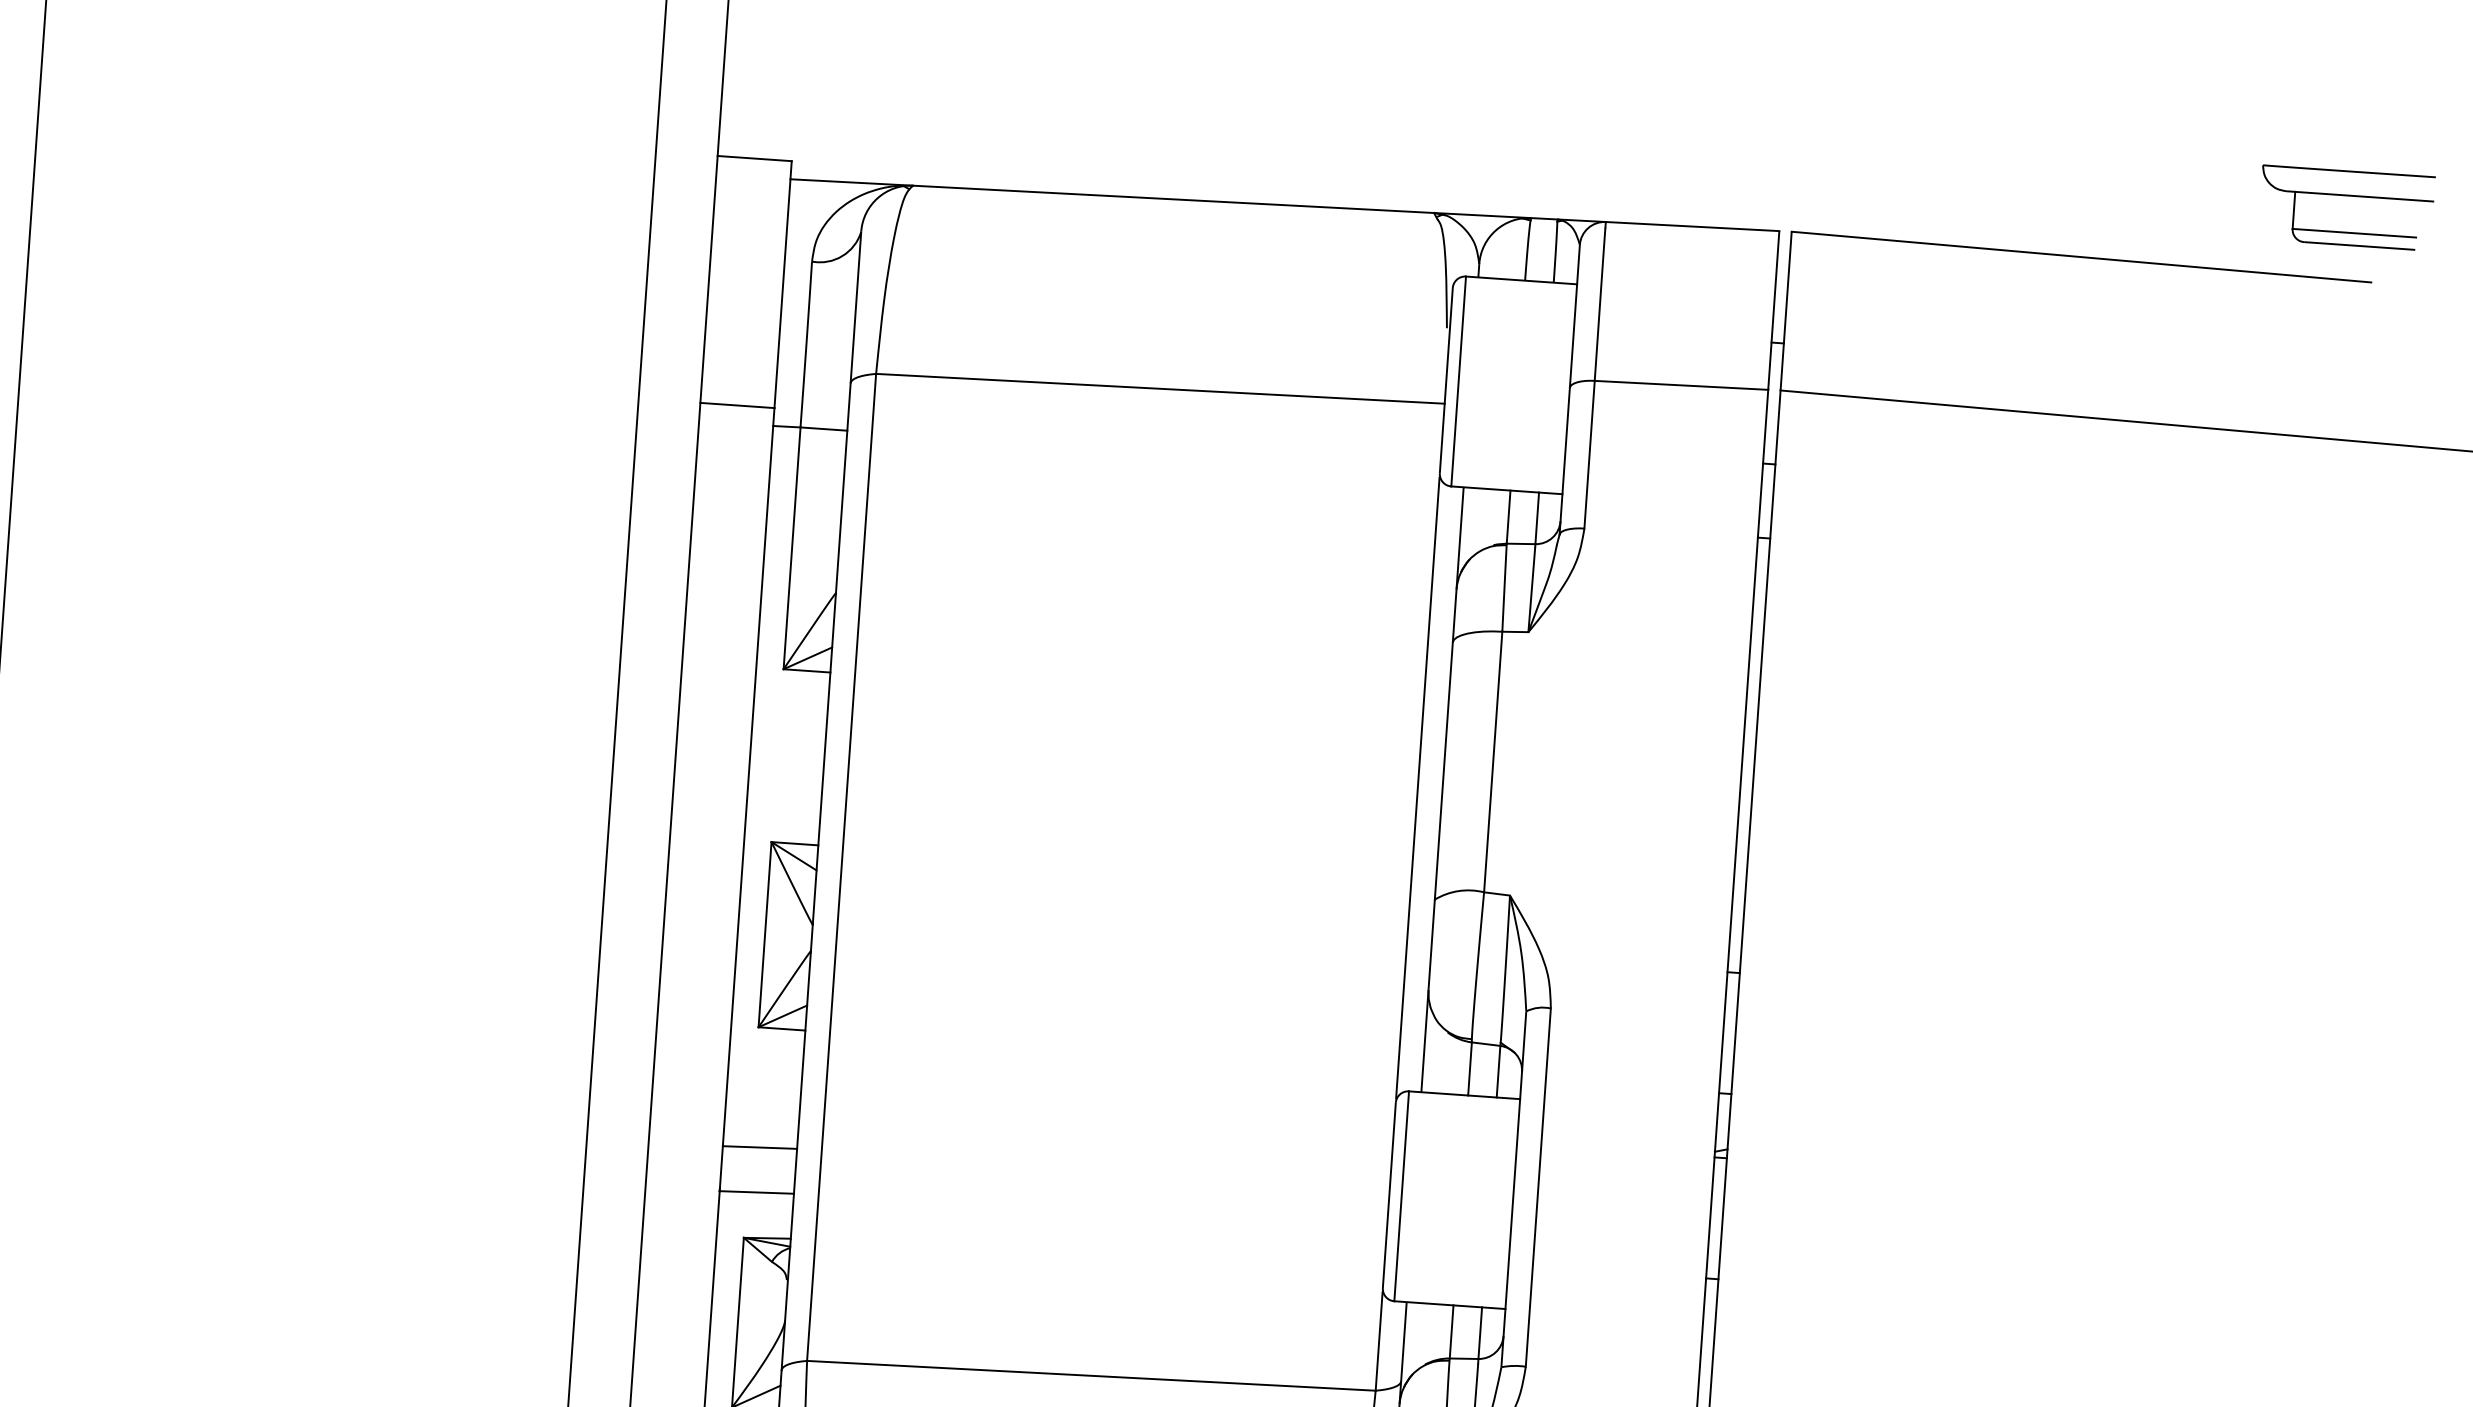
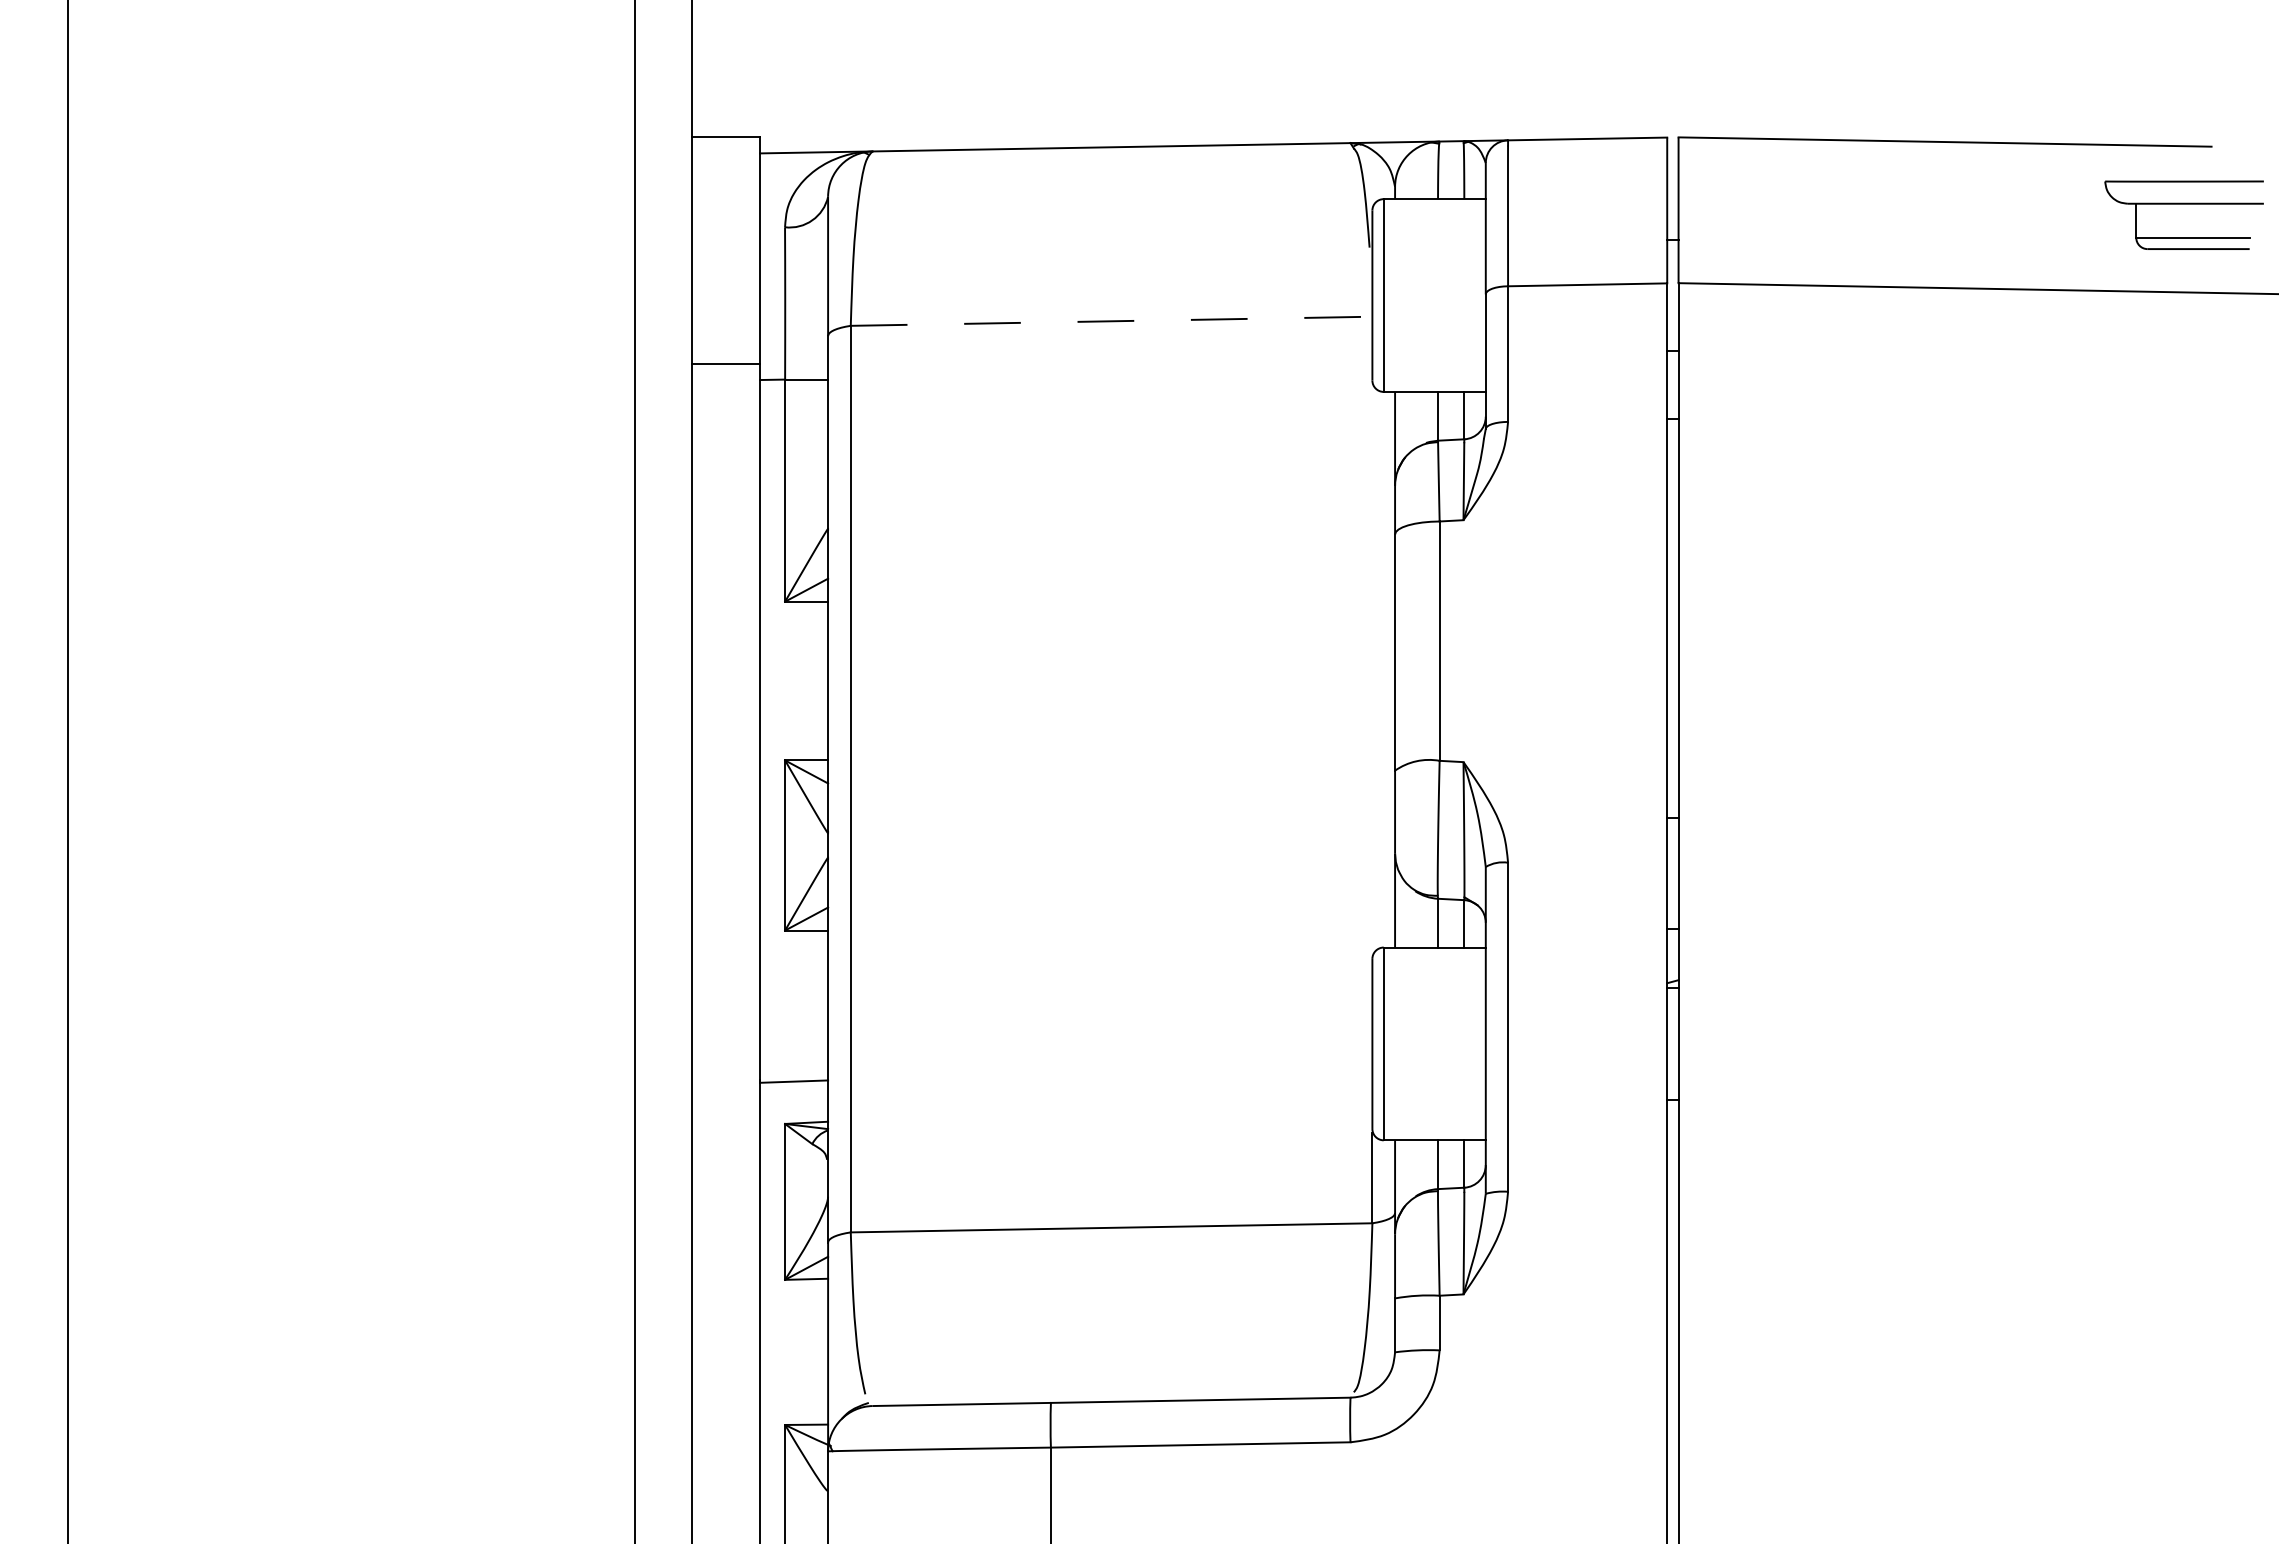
part: (2346, 196) -> (2183, 204), moved
line: (1160, 389) -> (1111, 321), solid -> dashed
line: (1417, 787) -> (1372, 669), removed
line: (760, 1147) -> (794, 1040), removed

